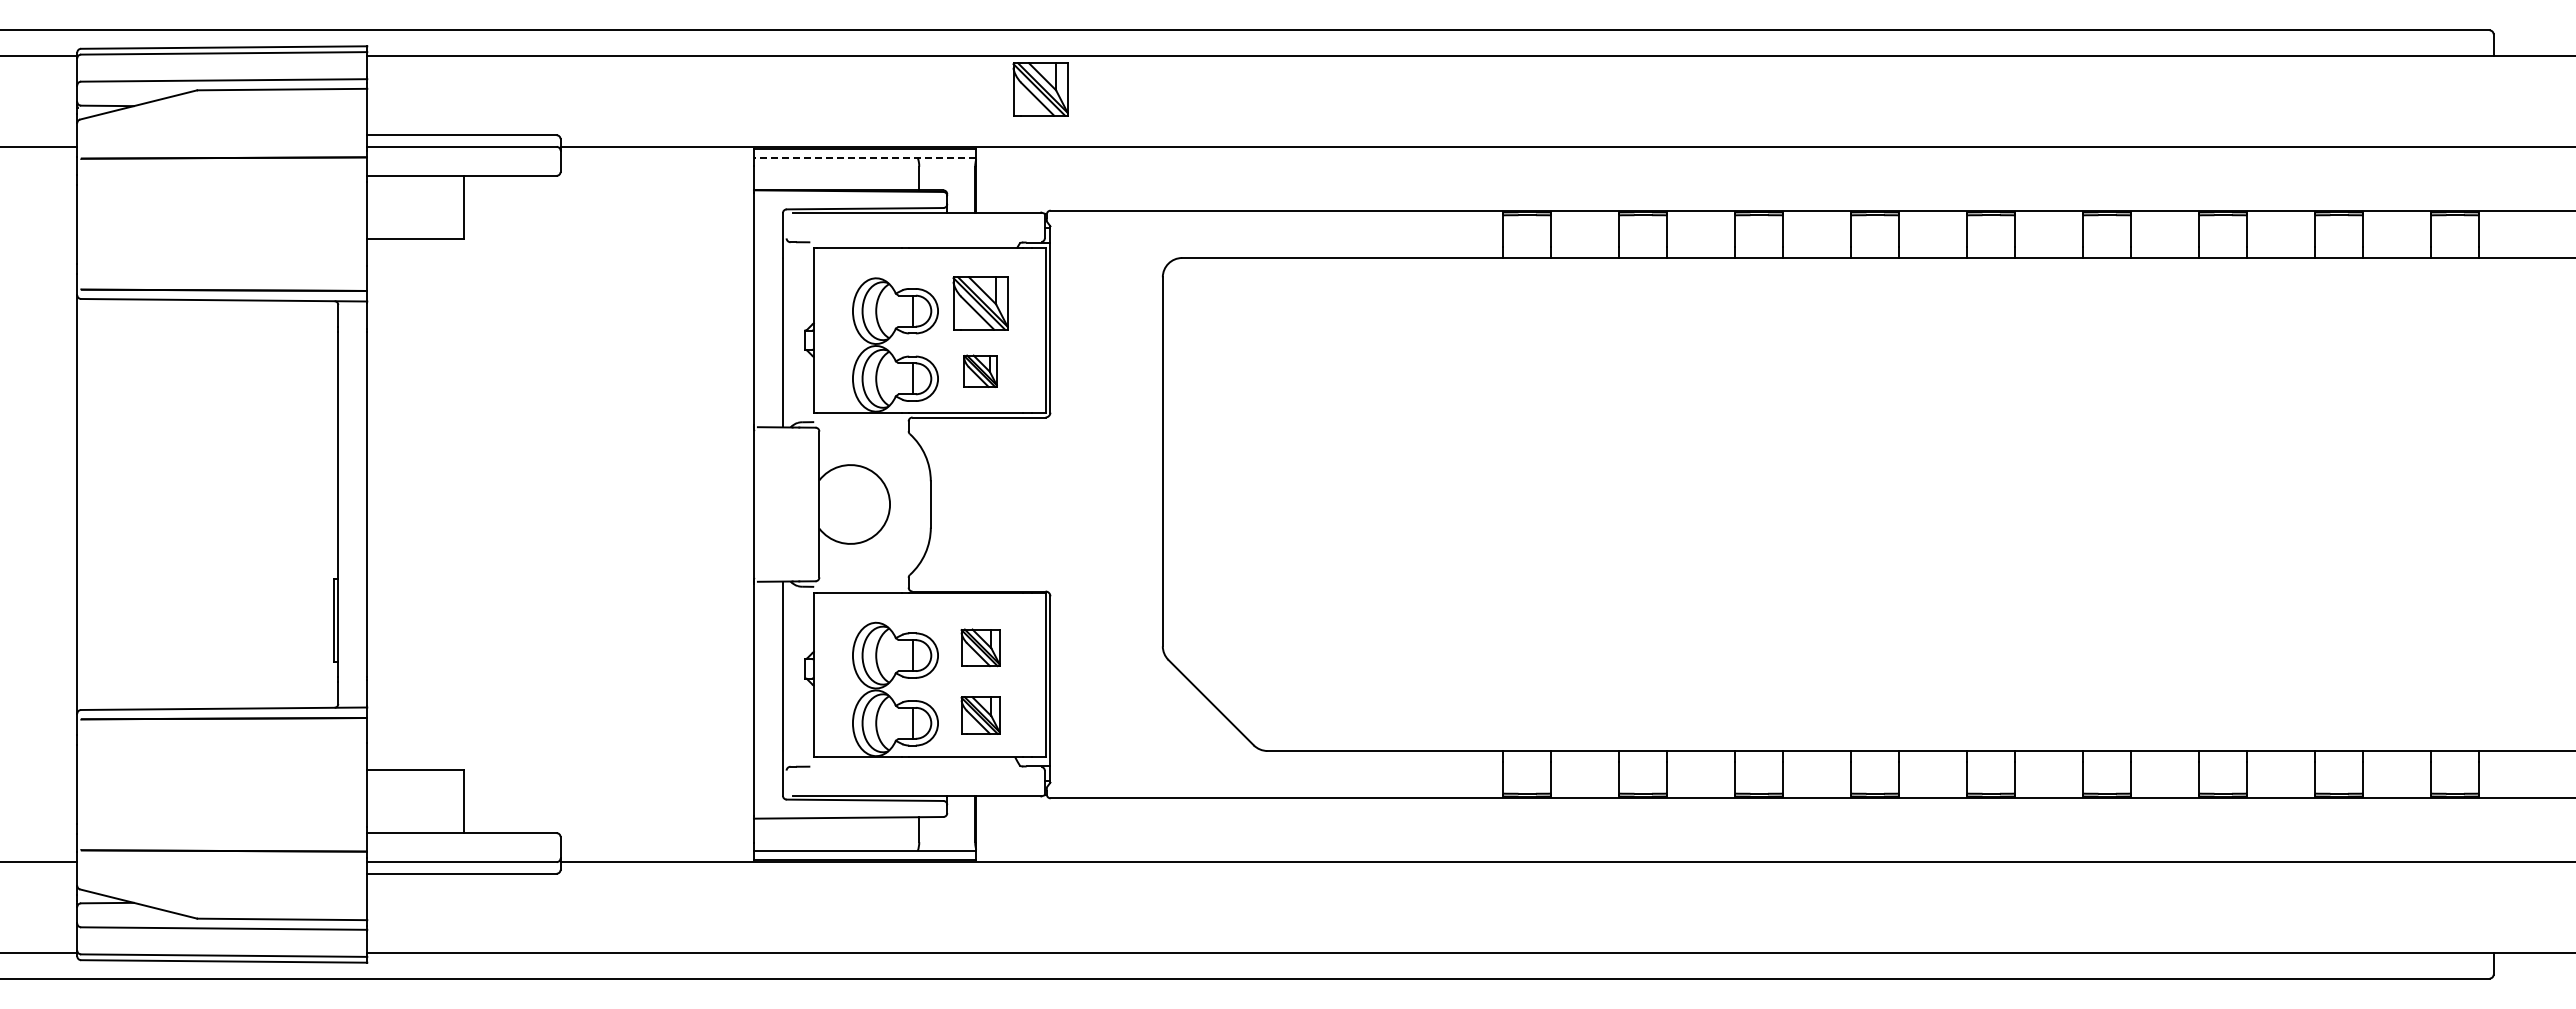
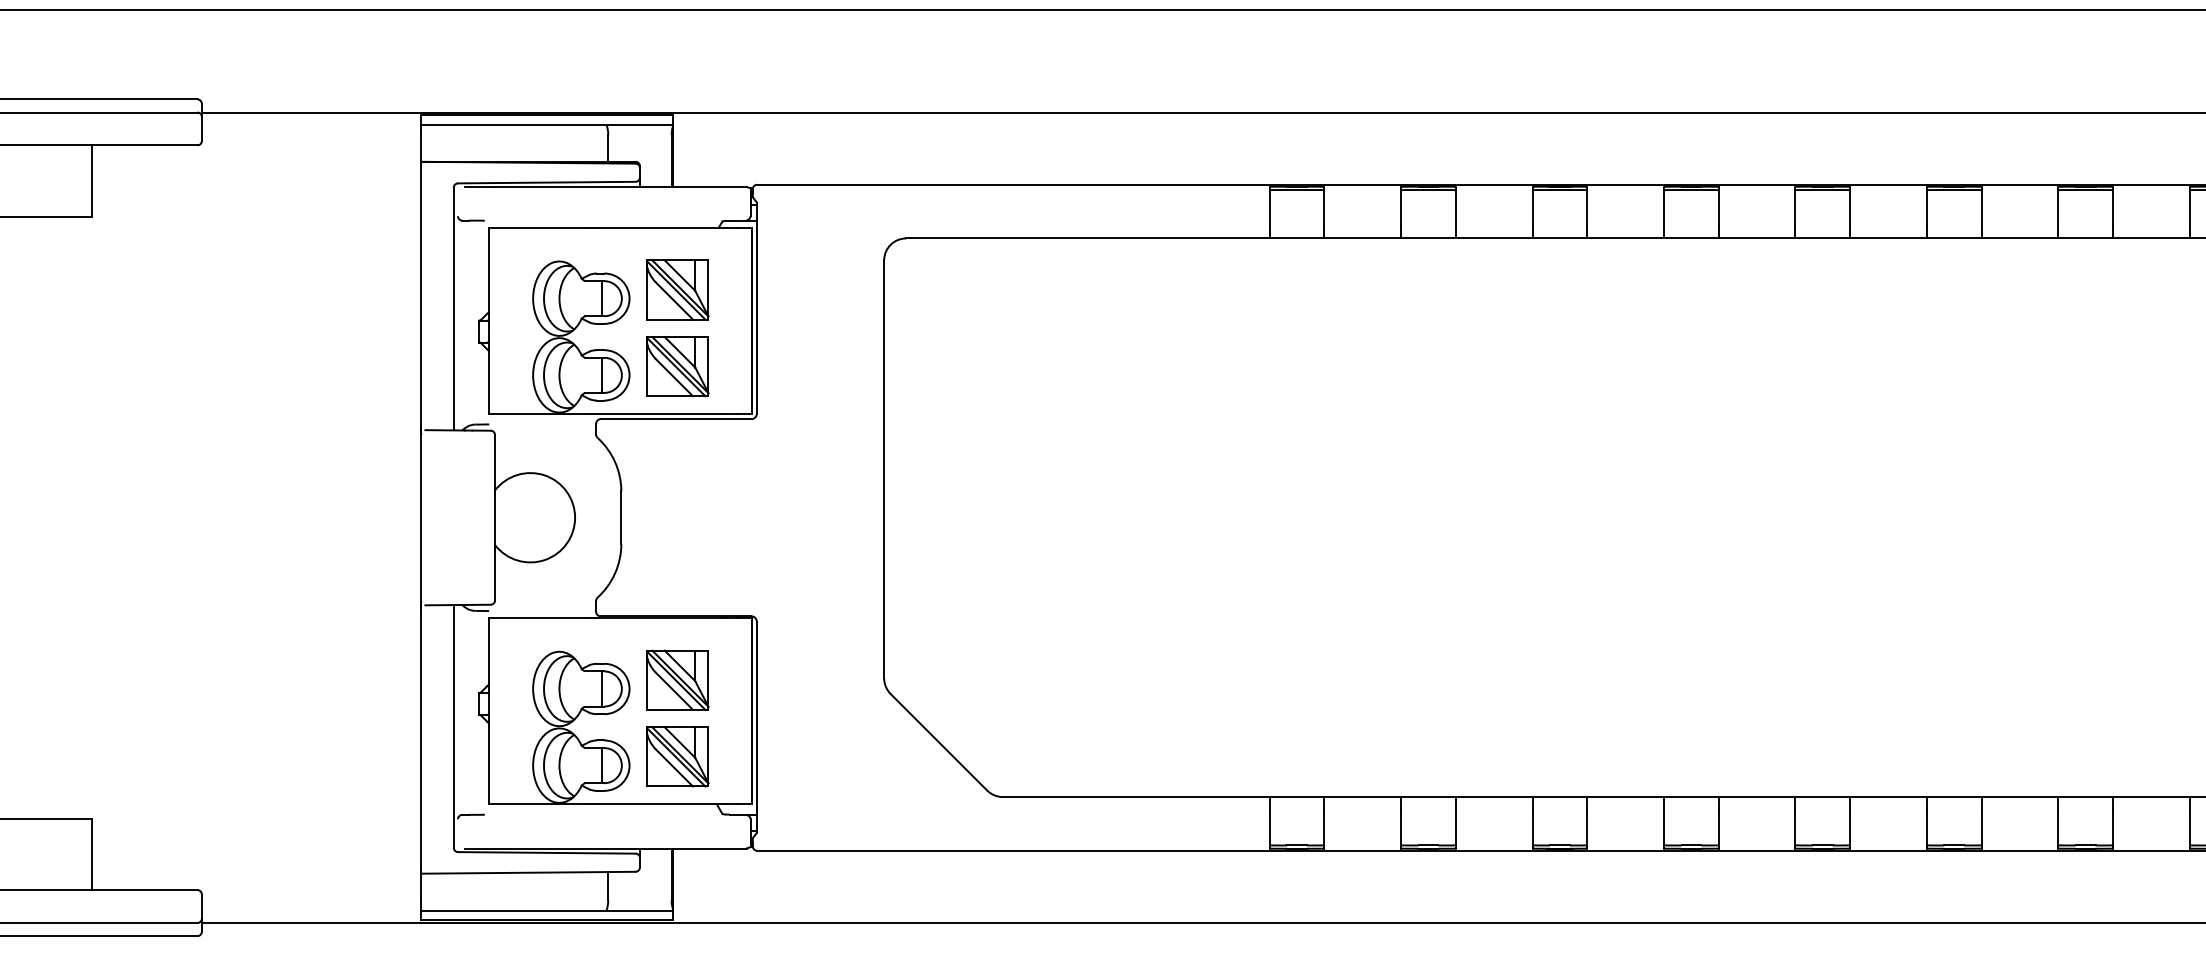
part: (1040, 89) -> (745, 47), removed
line: (864, 157) -> (546, 124), dashed -> solid
part: (980, 371) -> (677, 367), size x1.67
part: (980, 647) -> (677, 679), size x1.43
part: (980, 715) -> (677, 756), size x1.43

